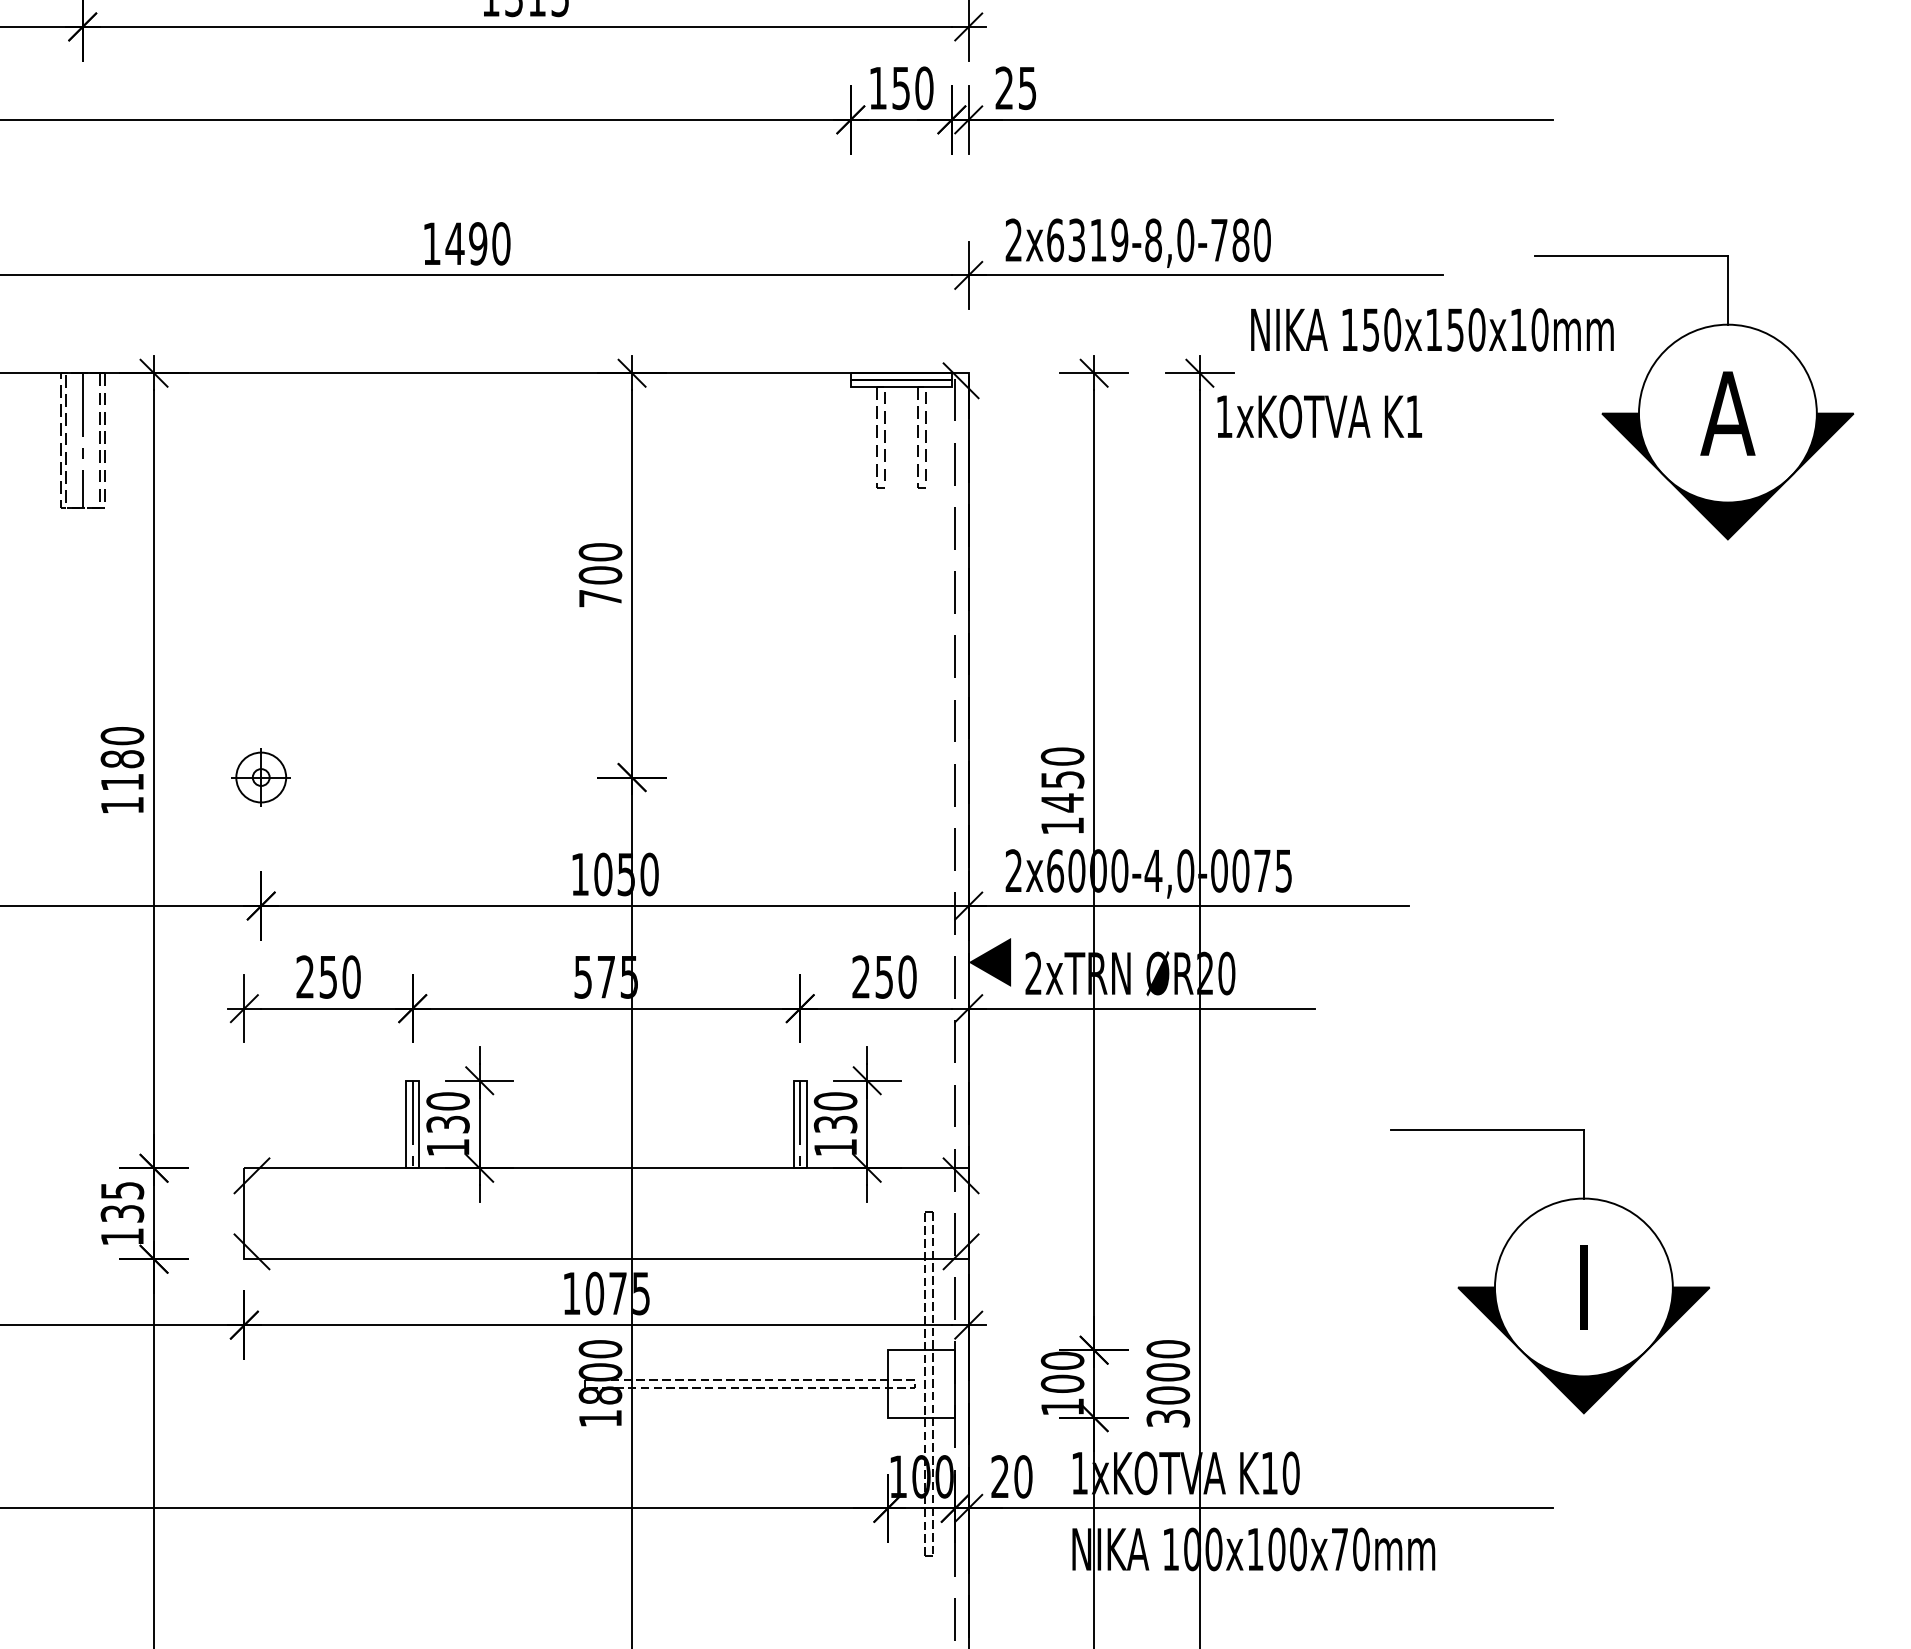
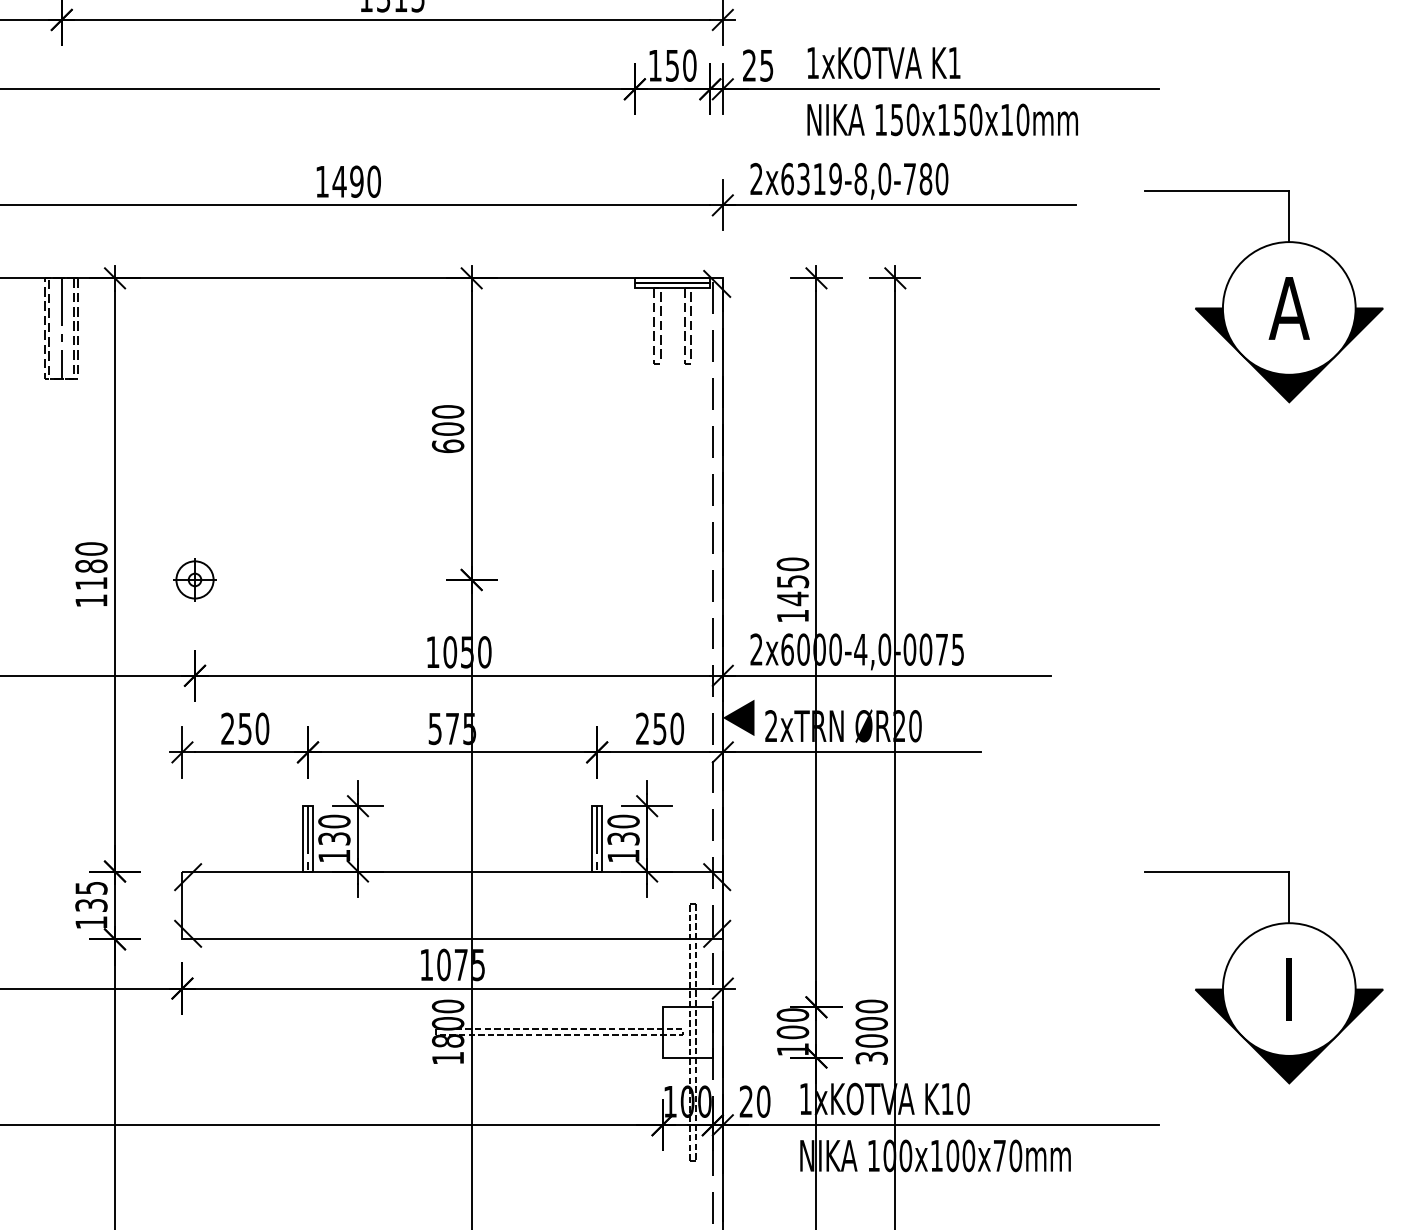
text: (1432, 329) -> (942, 119), moved
text: (1319, 416) -> (883, 62), moved
text: (600, 598) -> (448, 446), 700 -> 600
part: (1550, 1271) -> (1264, 977), moved

